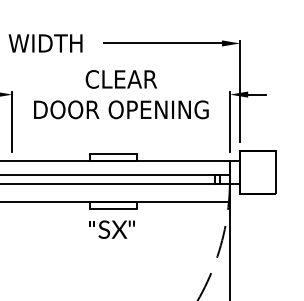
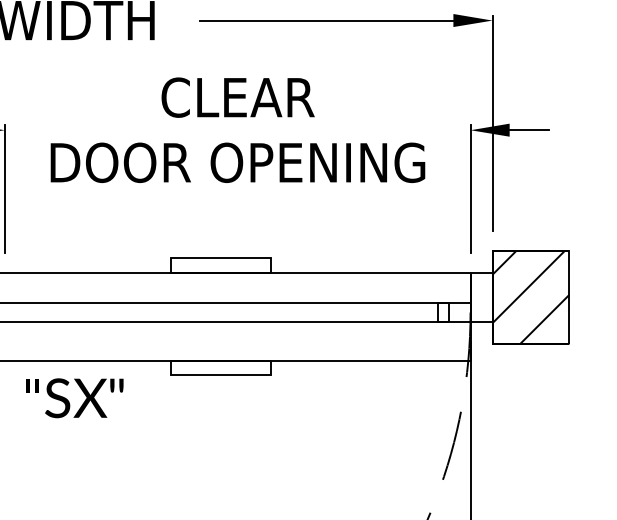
hatch: (257, 172) -> (529, 297), added
text: (111, 229) -> (73, 397), moved

